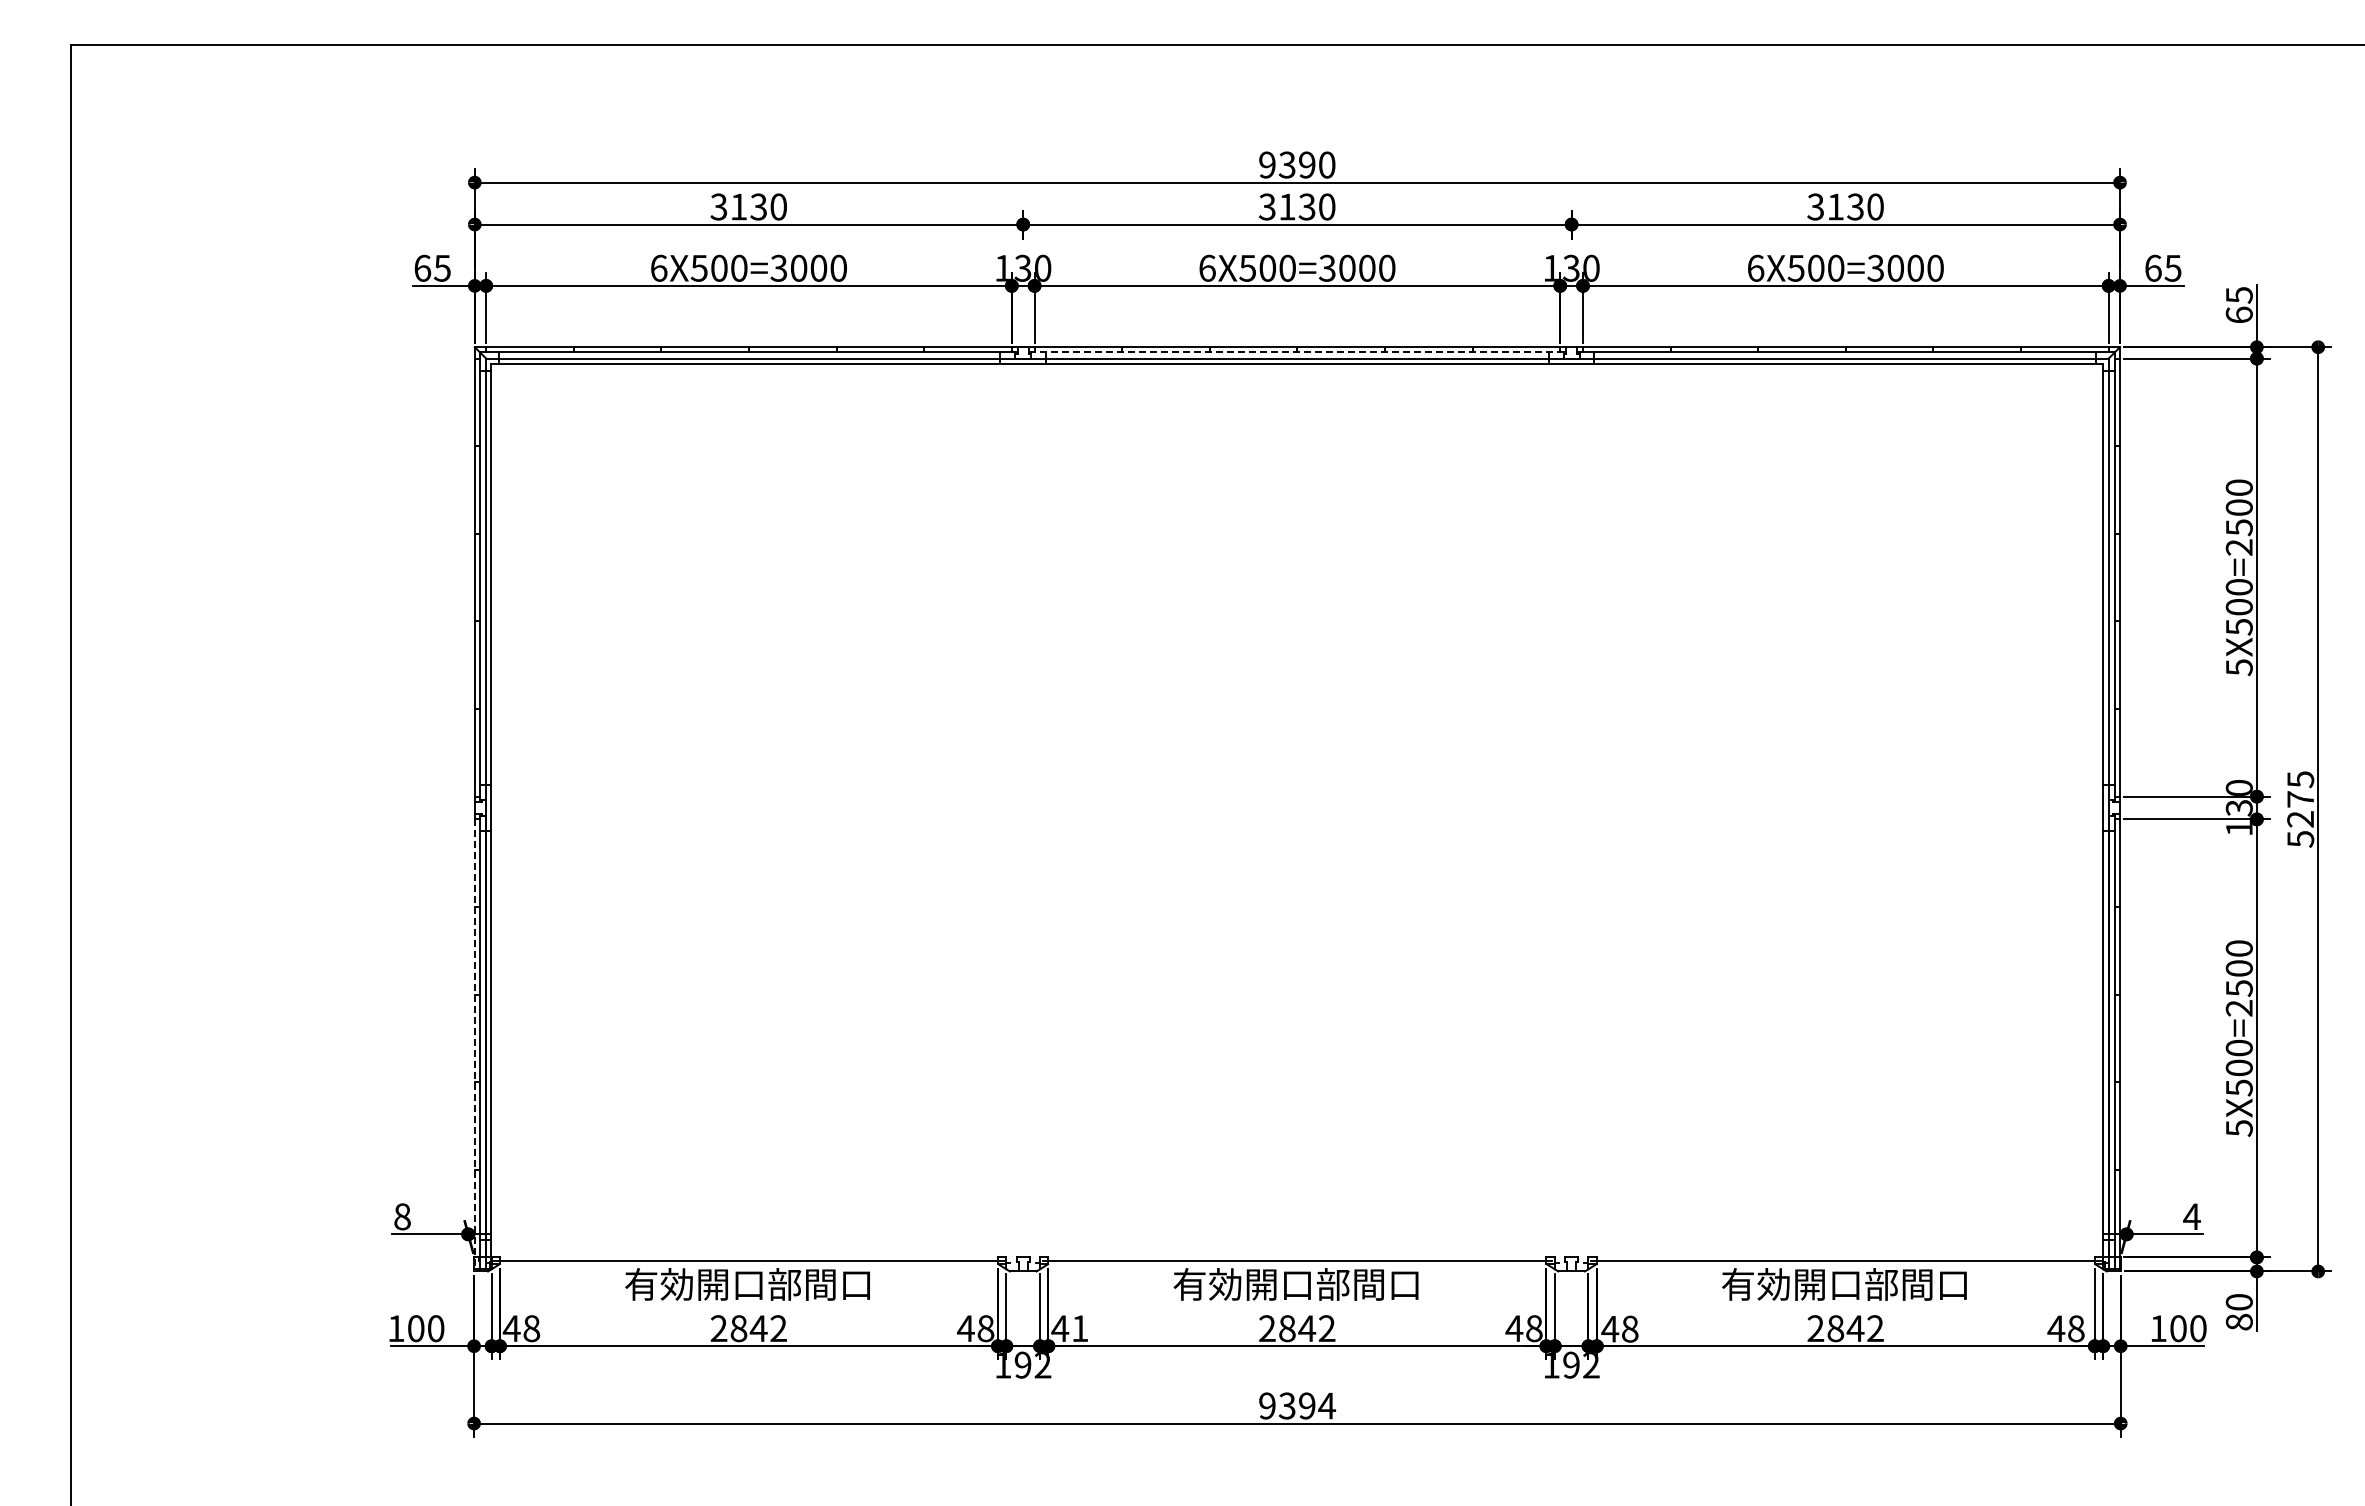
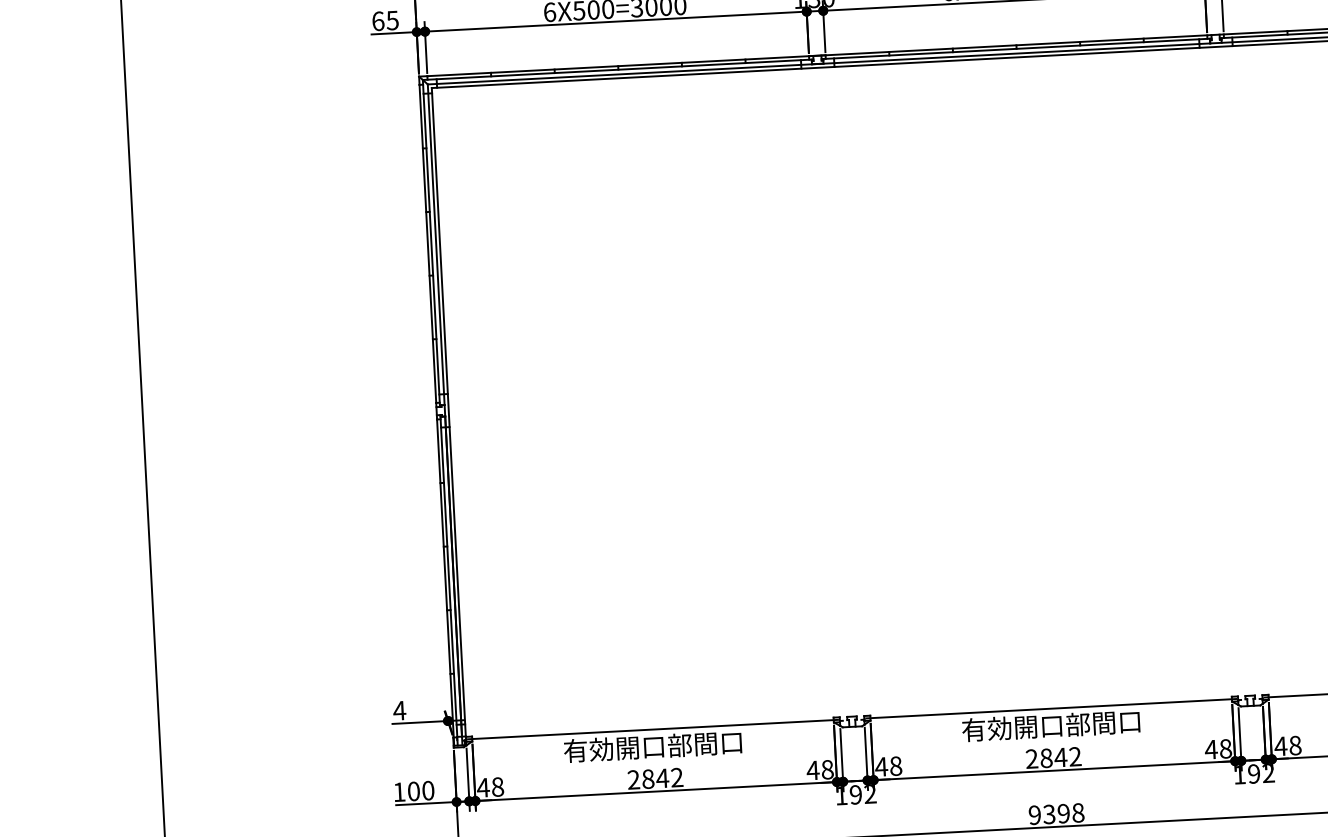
line: (1297, 352) -> (1016, 49), dashed -> solid
line: (474, 1044) -> (445, 582), dashed -> solid
text: (402, 1216) -> (399, 710), 8 -> 4
text: (1080, 1328) -> (896, 766), 41 -> 48
text: (1327, 1405) -> (1078, 812), 9394 -> 9398

